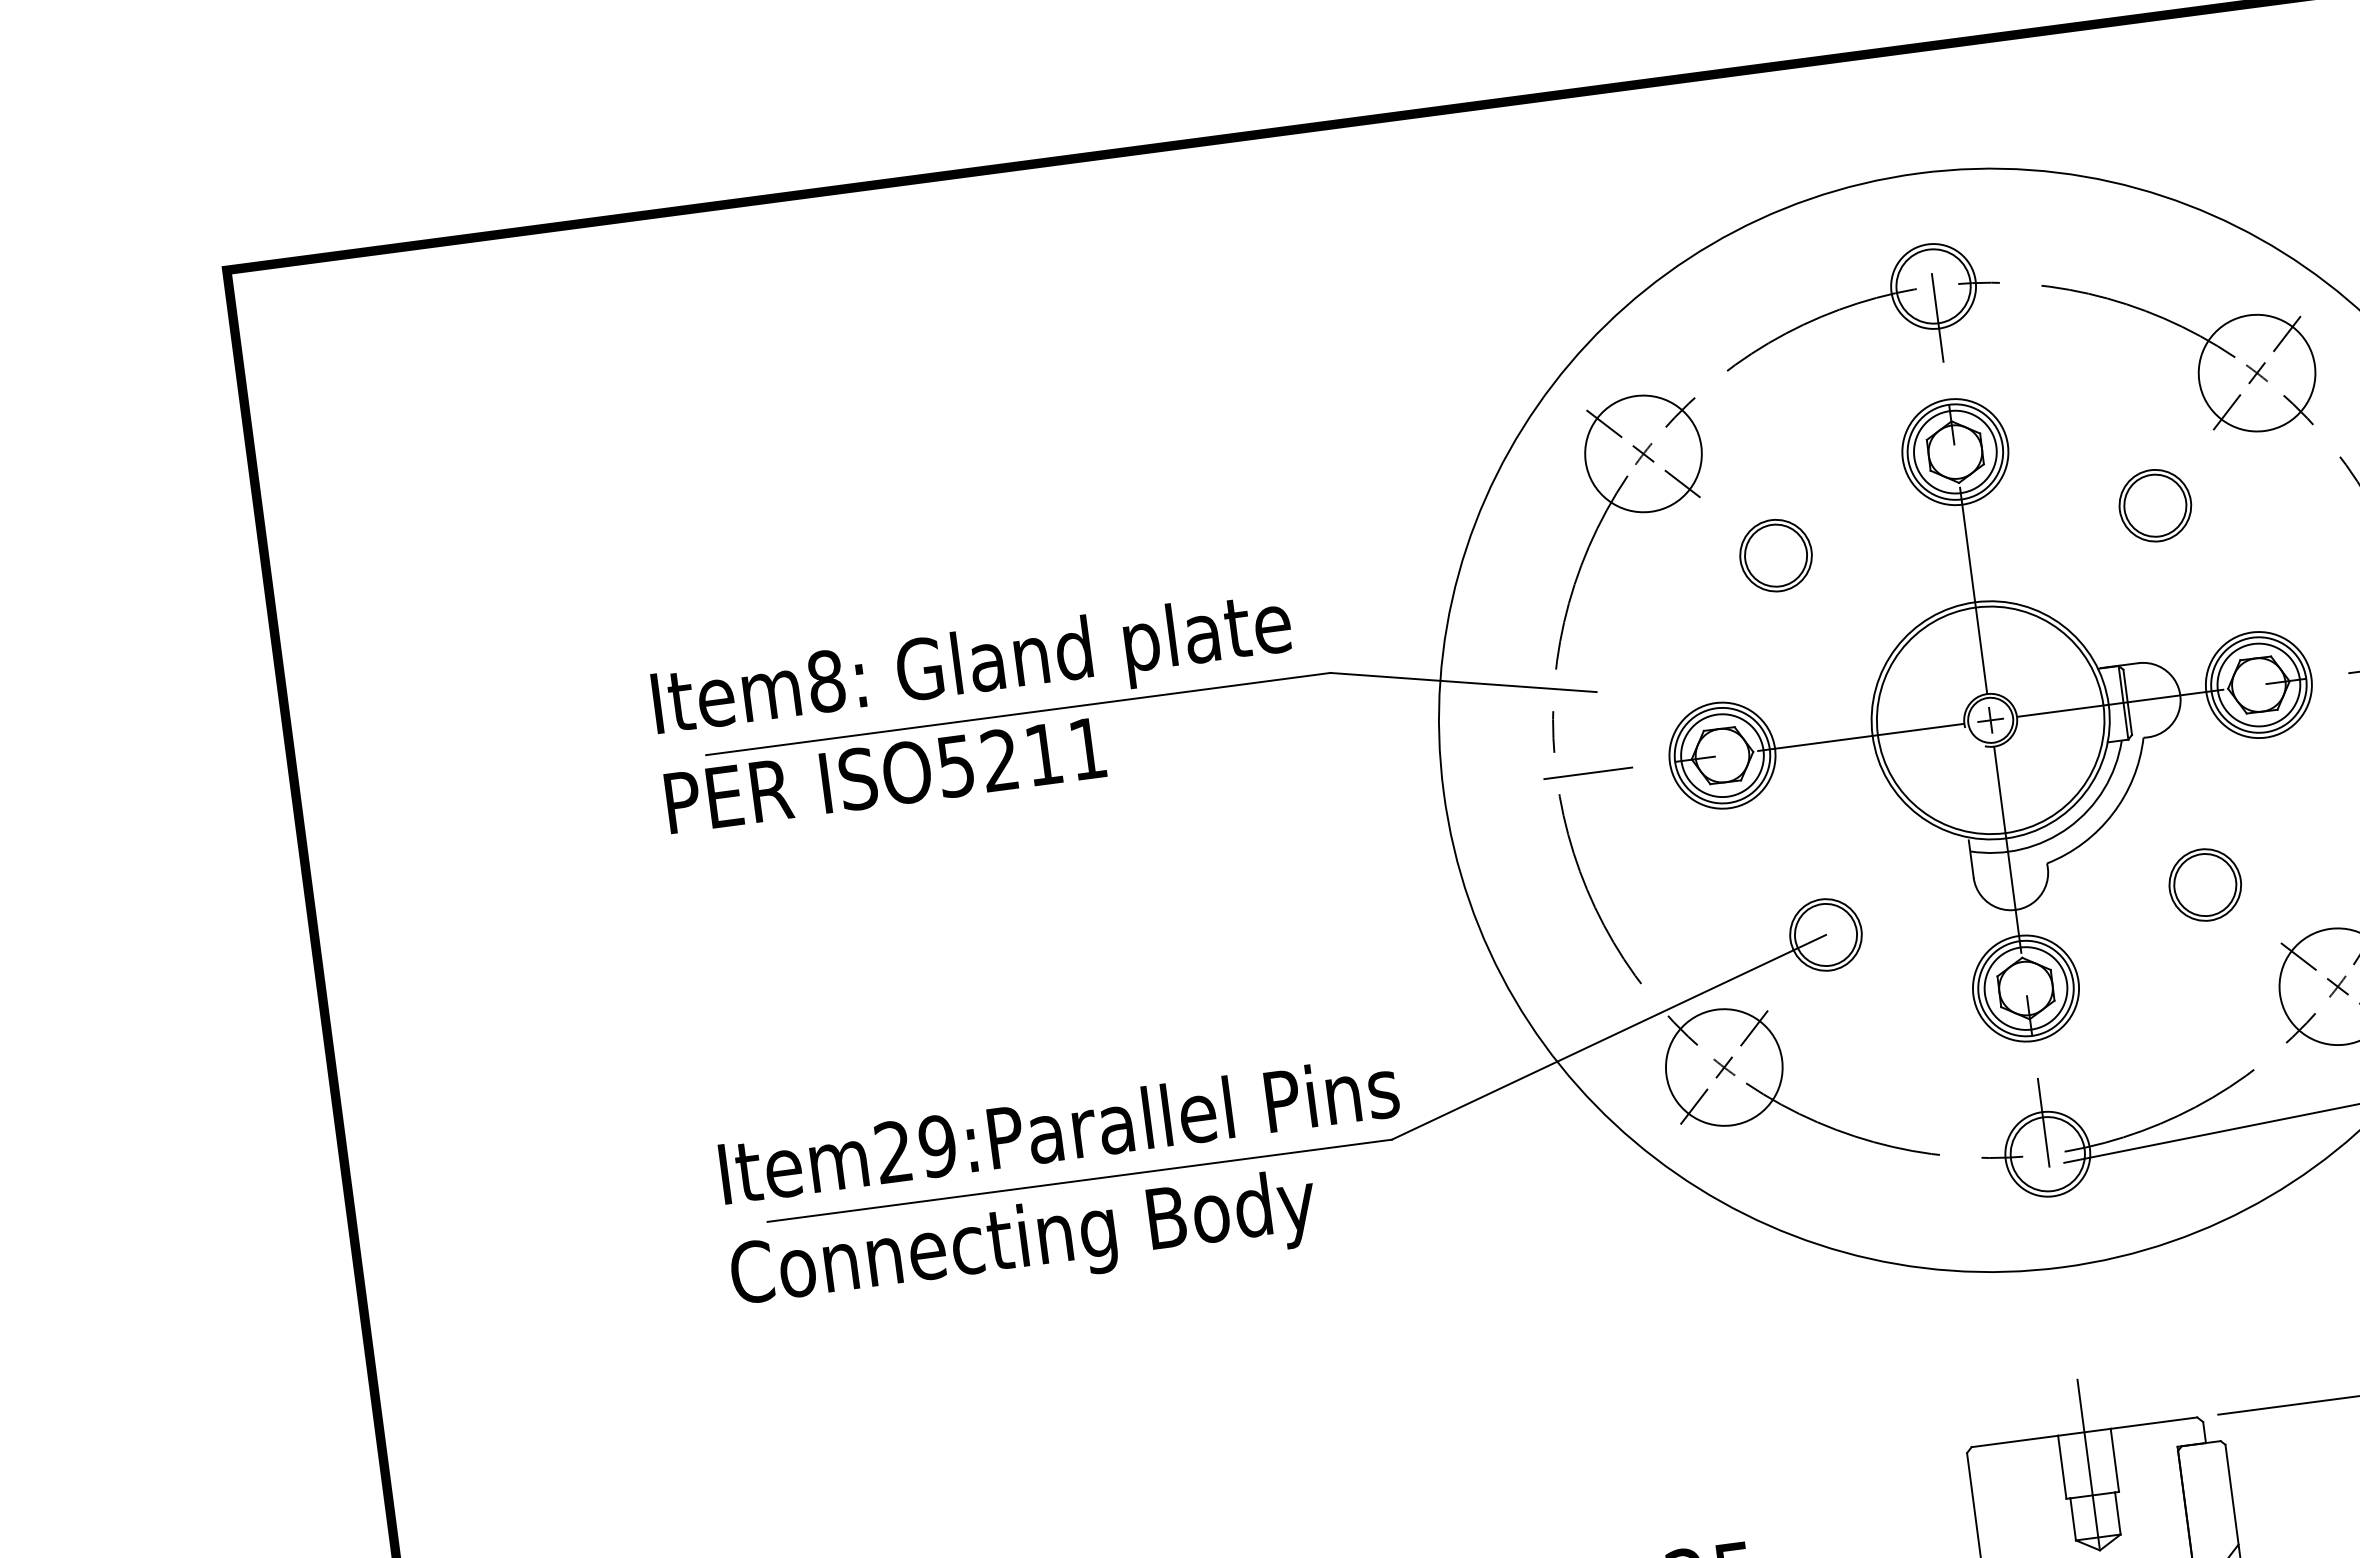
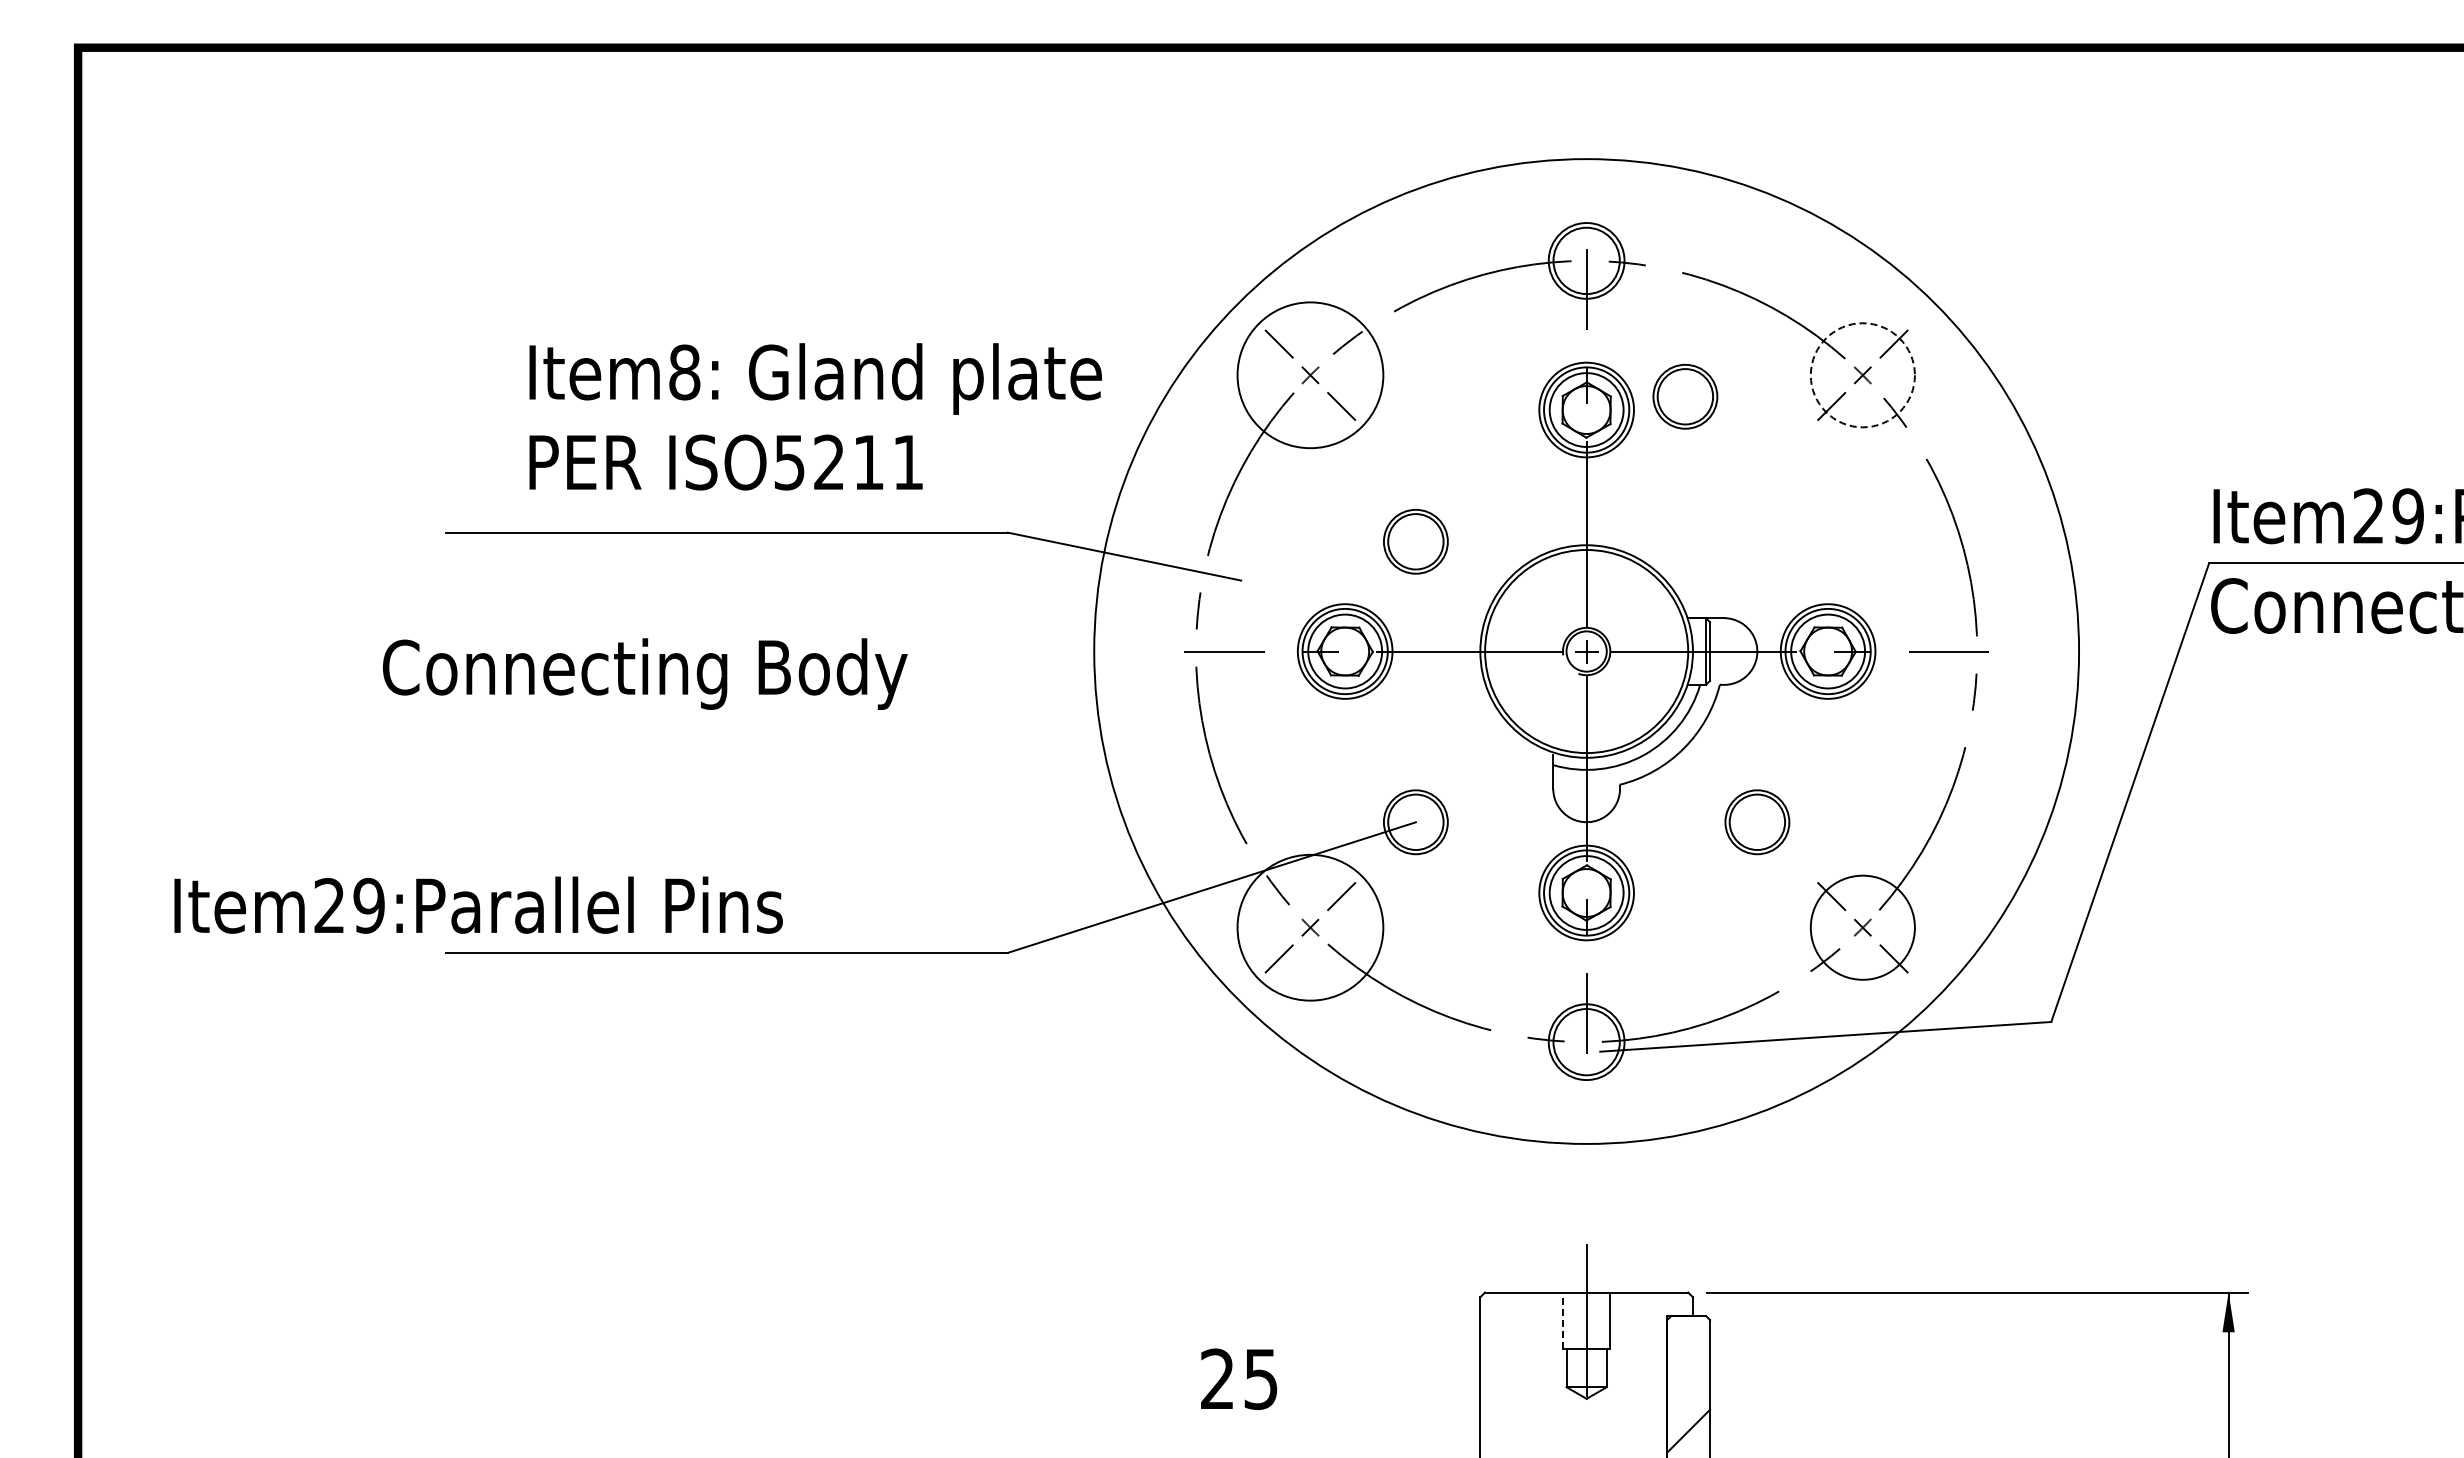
circle: (2256, 373) -> (1862, 375), solid -> dashed
circle: (1643, 454) -> (1310, 375), size x1.4
part: (2155, 505) -> (1685, 396), moved
part: (1775, 555) -> (1415, 541), moved
text: (978, 711) -> (815, 416), moved
circle: (1724, 1067) -> (1310, 927), size x1.4
text: (1058, 1128) -> (478, 904), moved
text: (1024, 1243) -> (645, 673), moved
line: (2061, 1466) -> (1562, 1320), solid -> dashed

